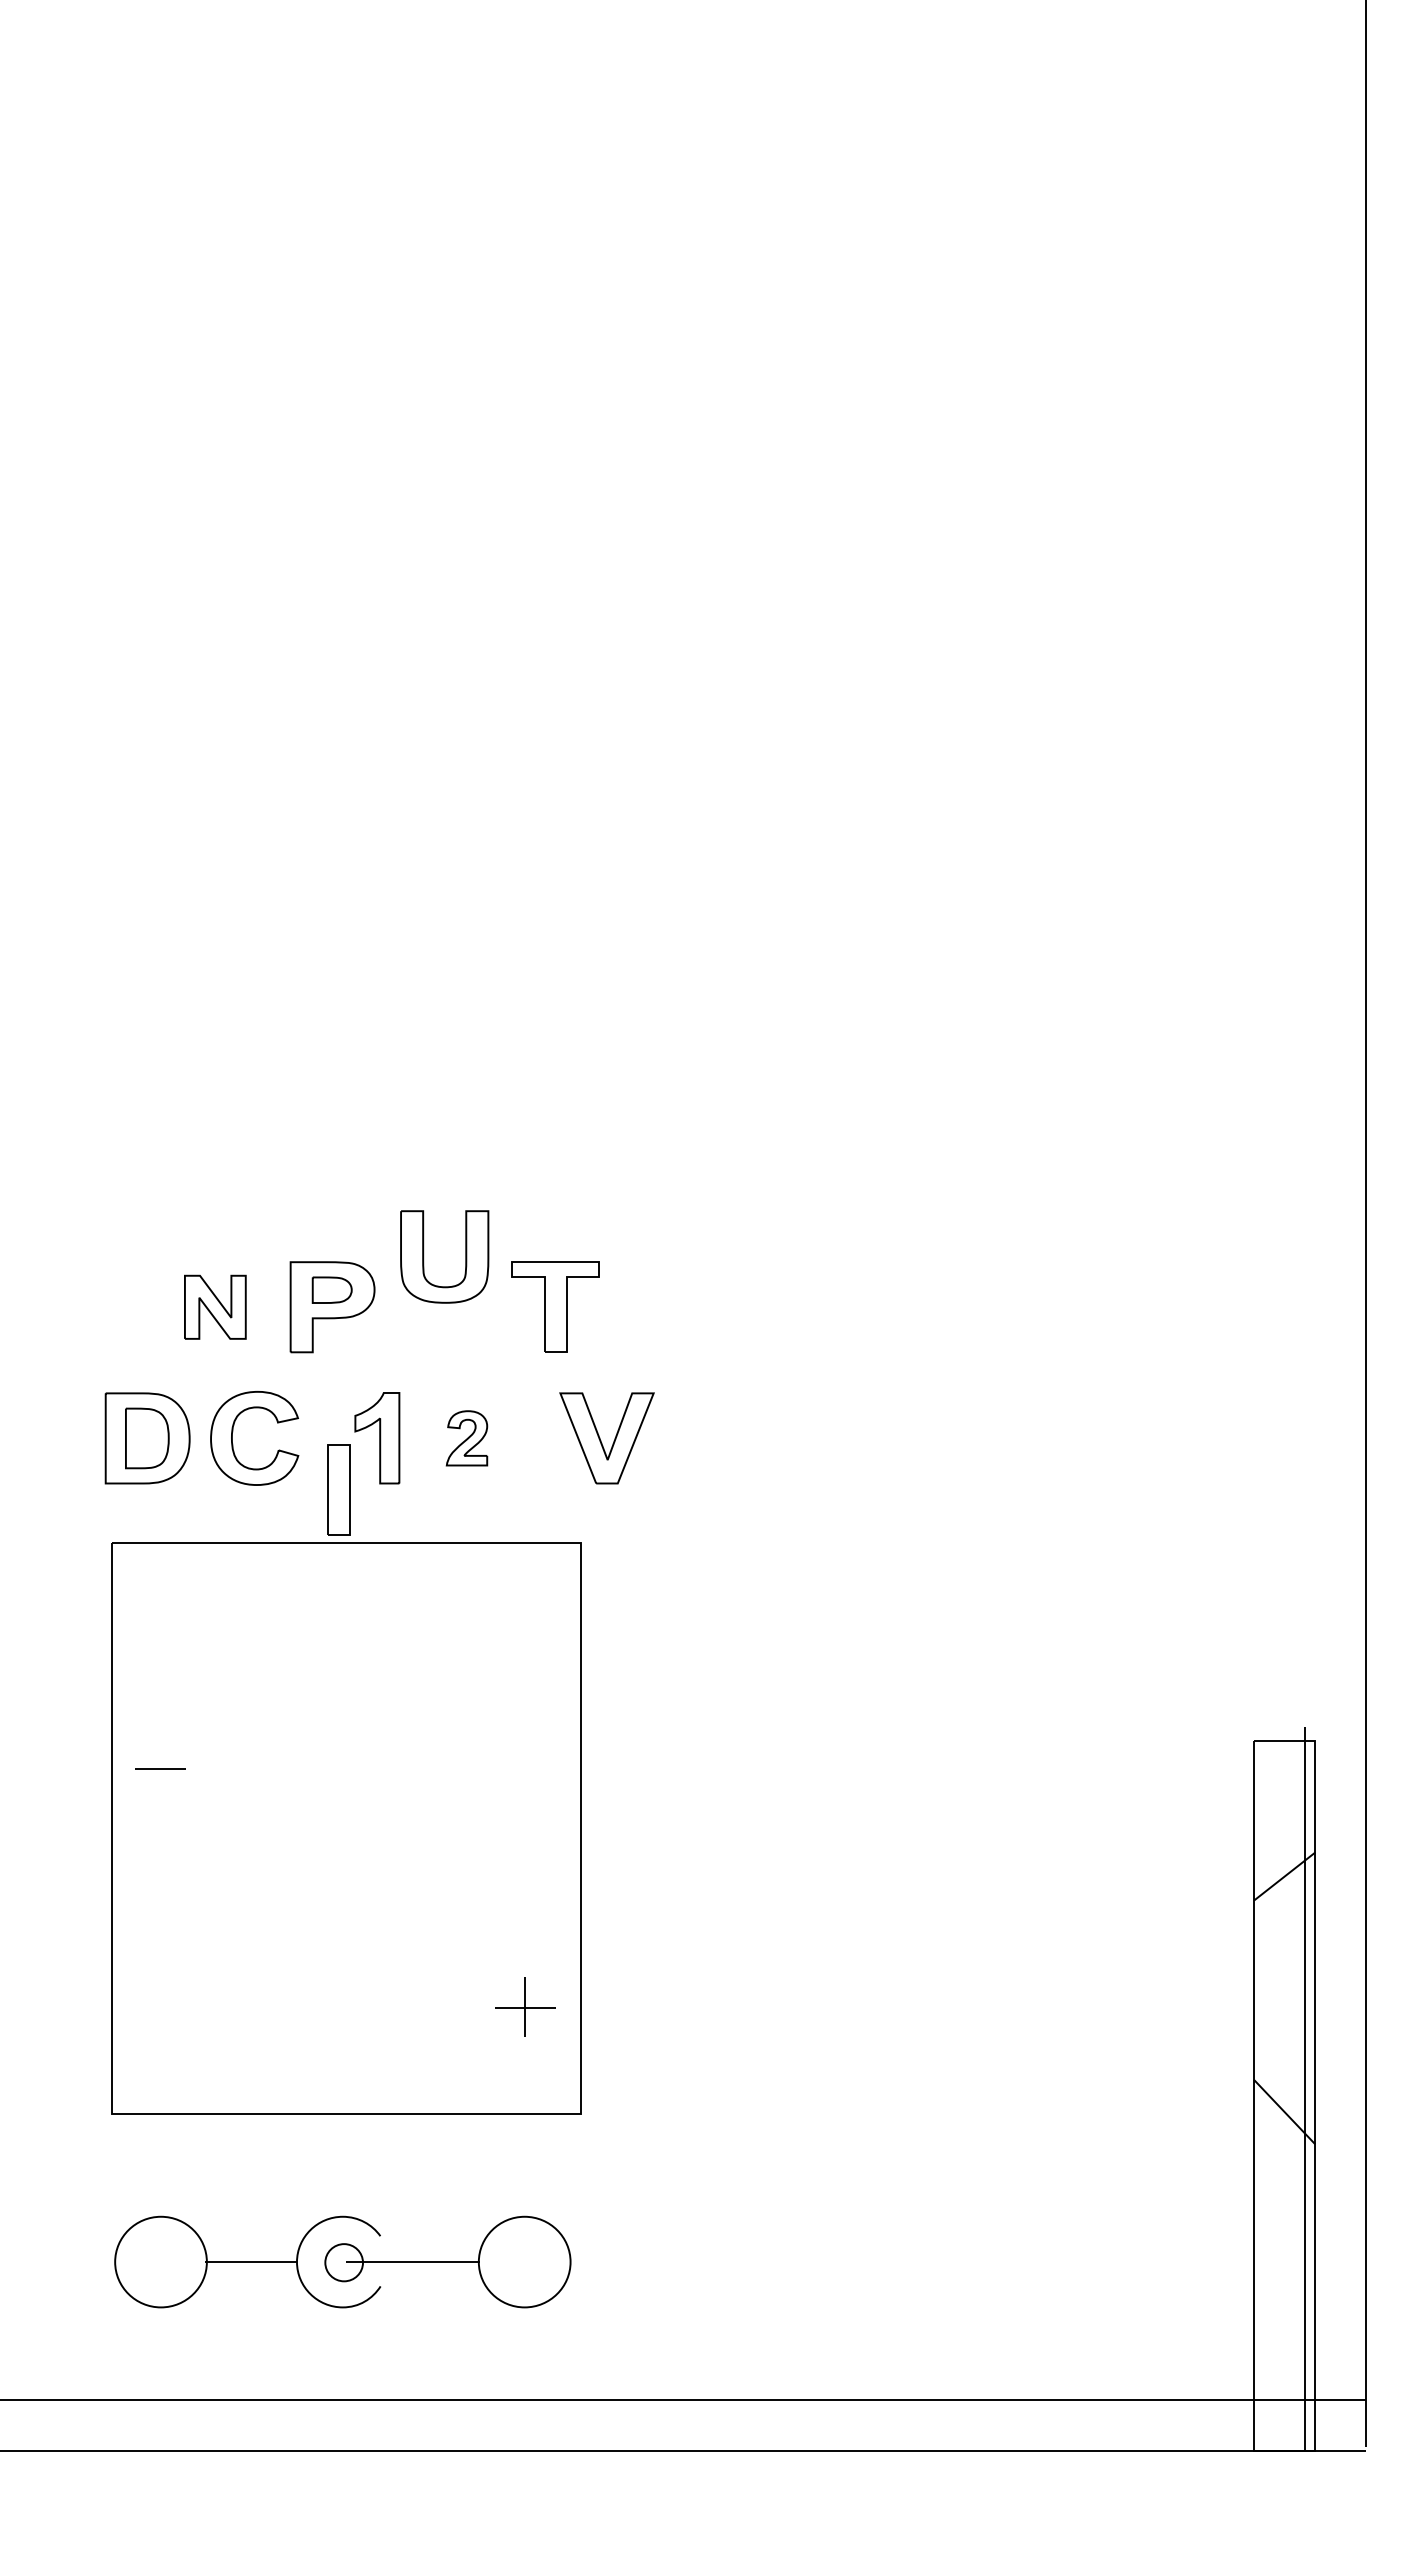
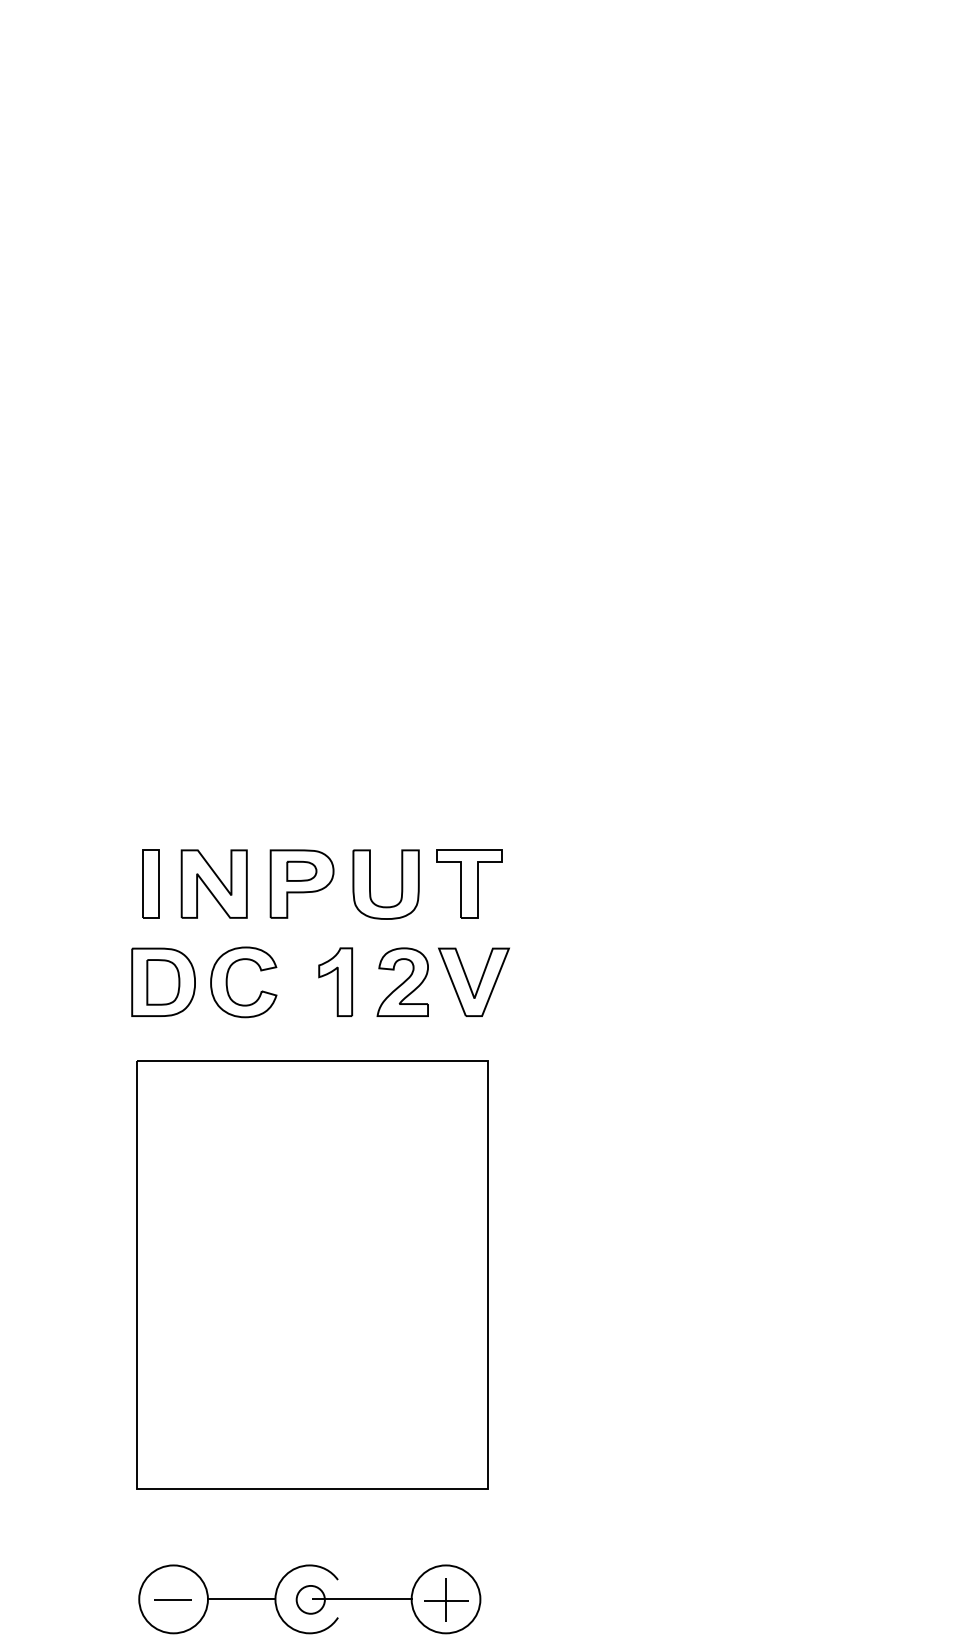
part: (424, 1256) -> (370, 884), moved
part: (215, 1307) -> (214, 884), size x1.43
part: (466, 1438) -> (402, 982), size x1.67
part: (606, 1438) -> (473, 982), moved
part: (338, 1489) -> (150, 883), moved
line: (160, 1768) -> (173, 1599), moved
part: (525, 2006) -> (446, 1599), moved

